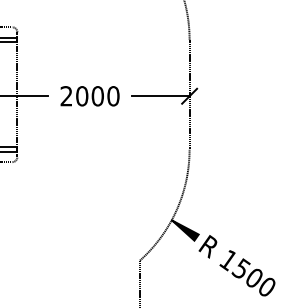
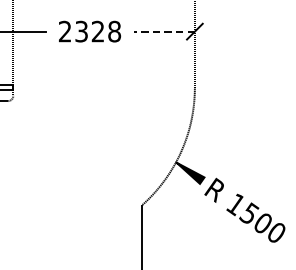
text: (97, 96) -> (97, 31), 2000 -> 2328
line: (160, 96) -> (164, 31), solid -> dashed

